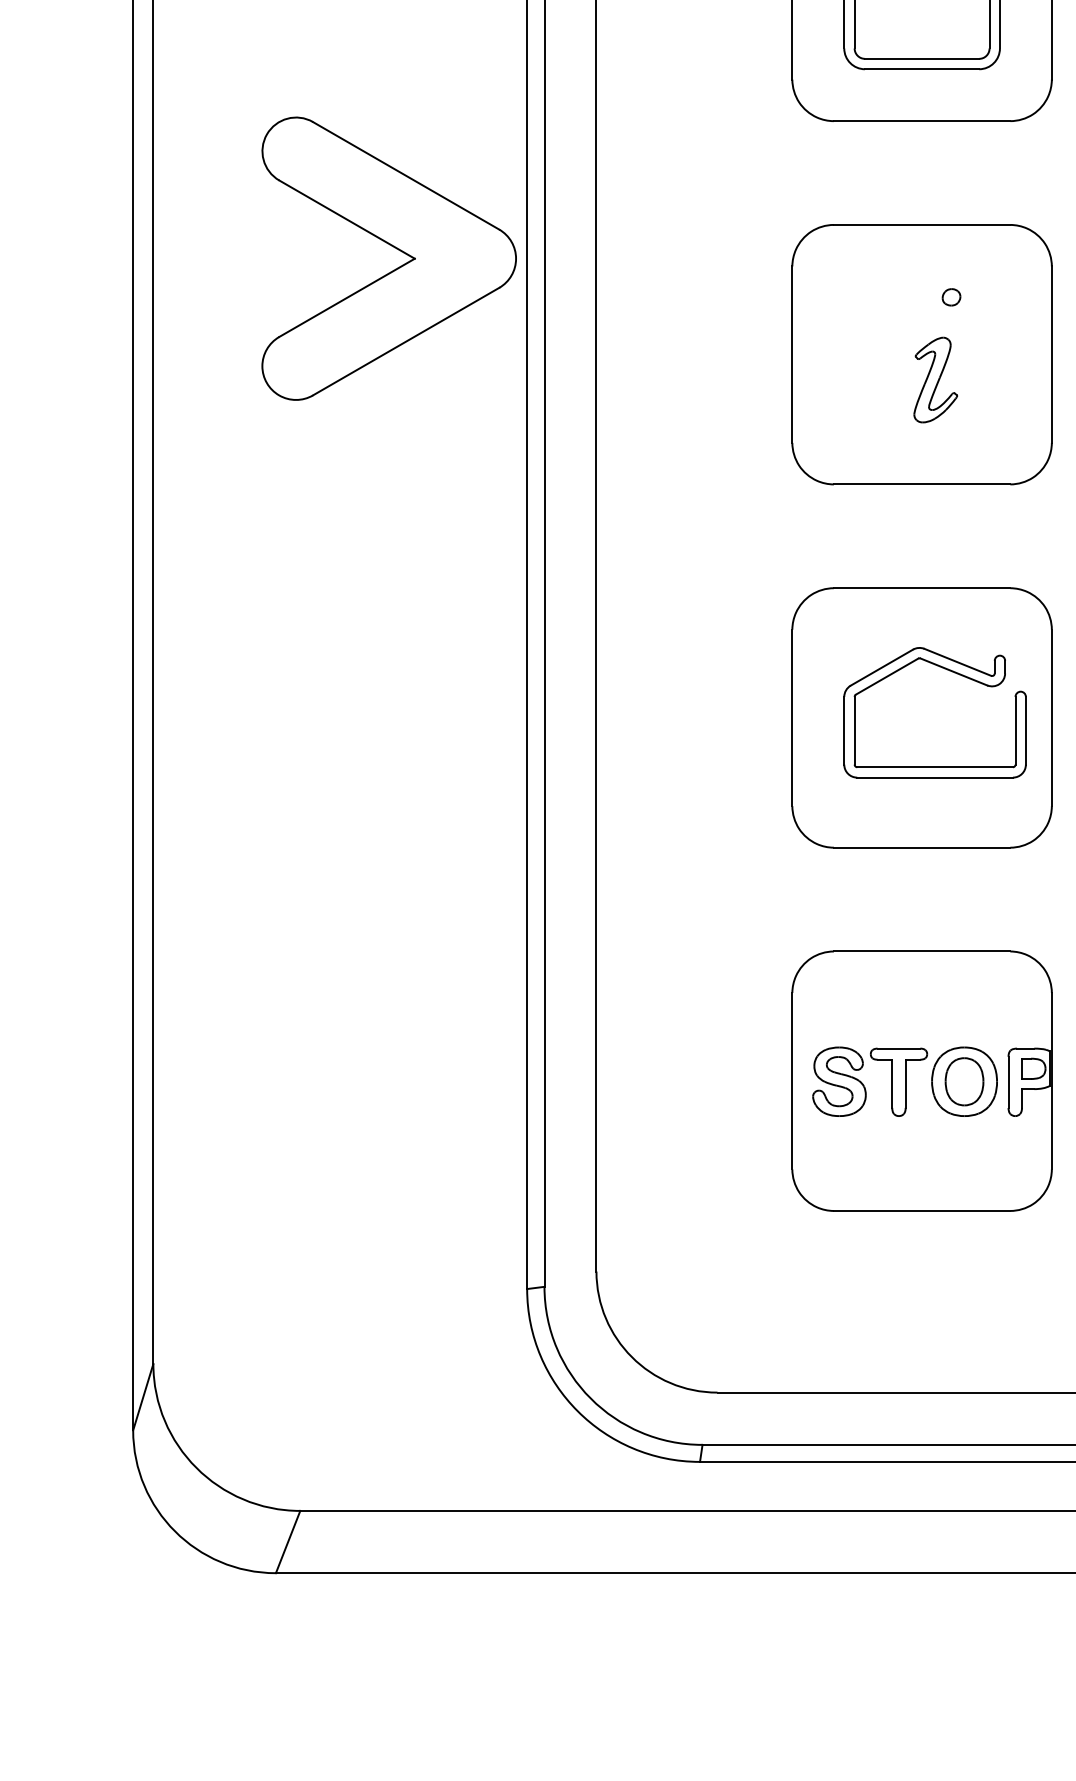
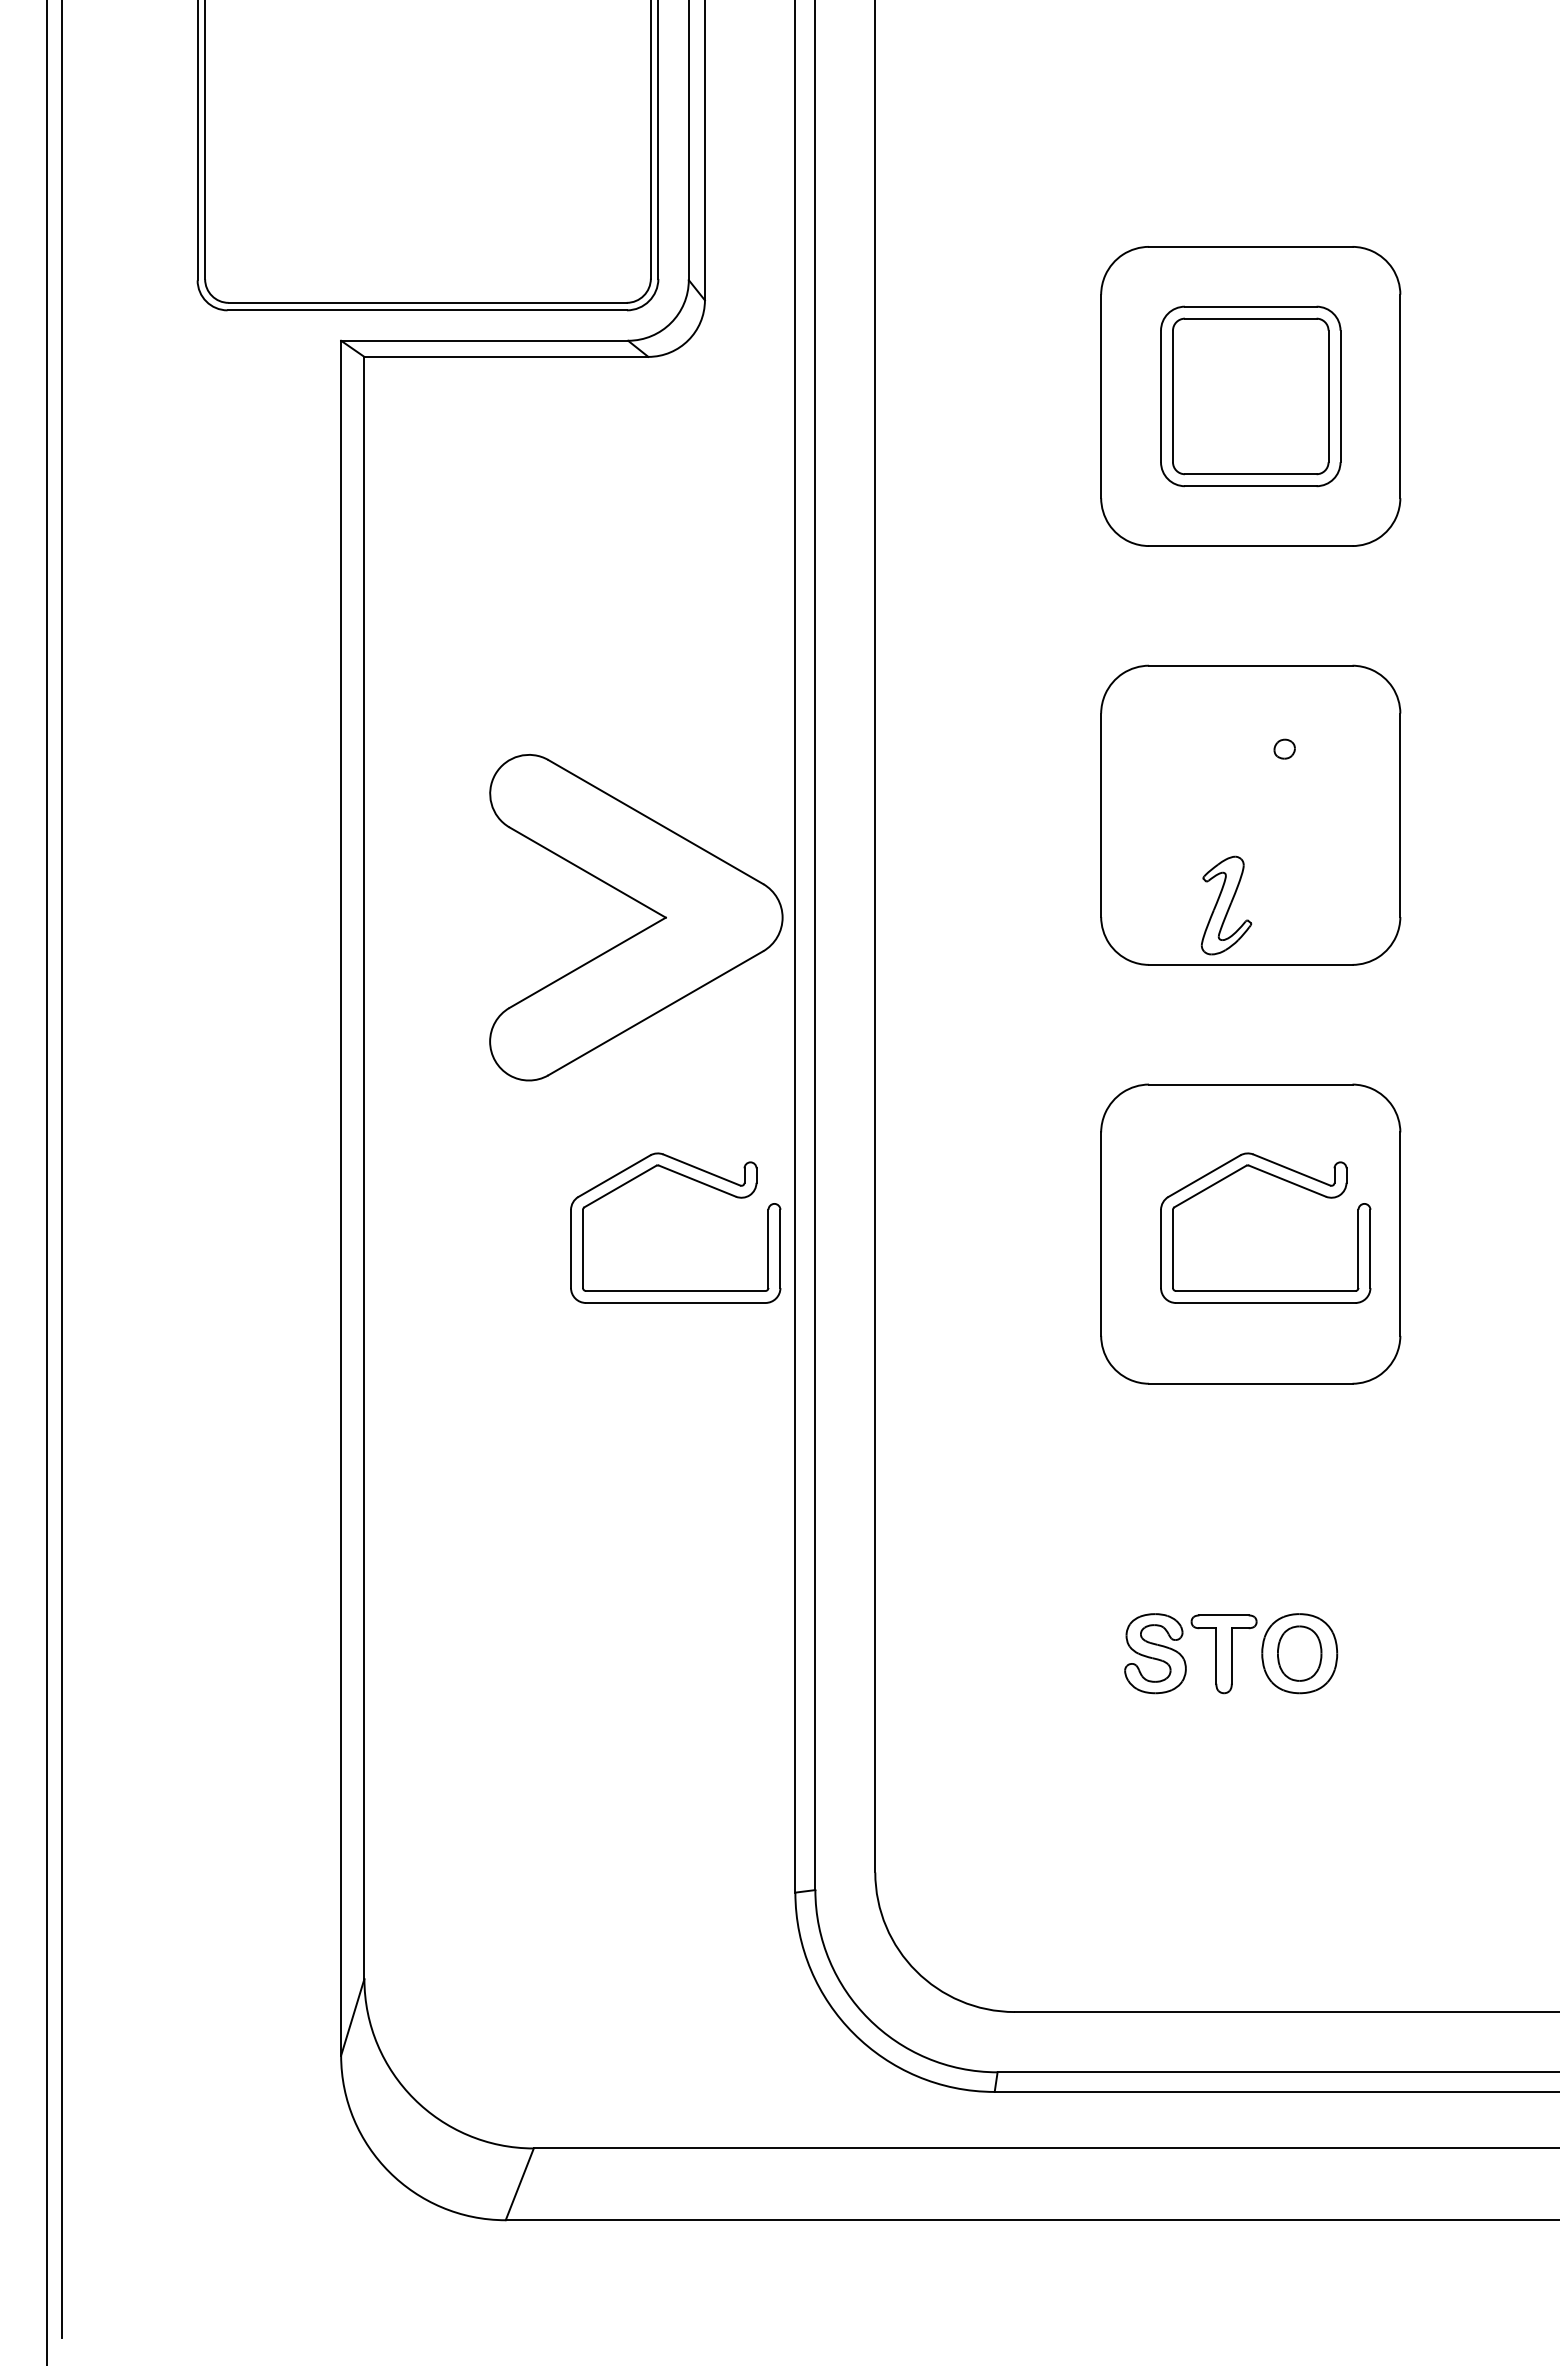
part: (394, 248) -> (642, 905), moved
part: (935, 379) -> (1226, 905), moved
part: (437, 671) -> (692, 1180), added
part: (921, 1080) -> (1250, 1652), removed

